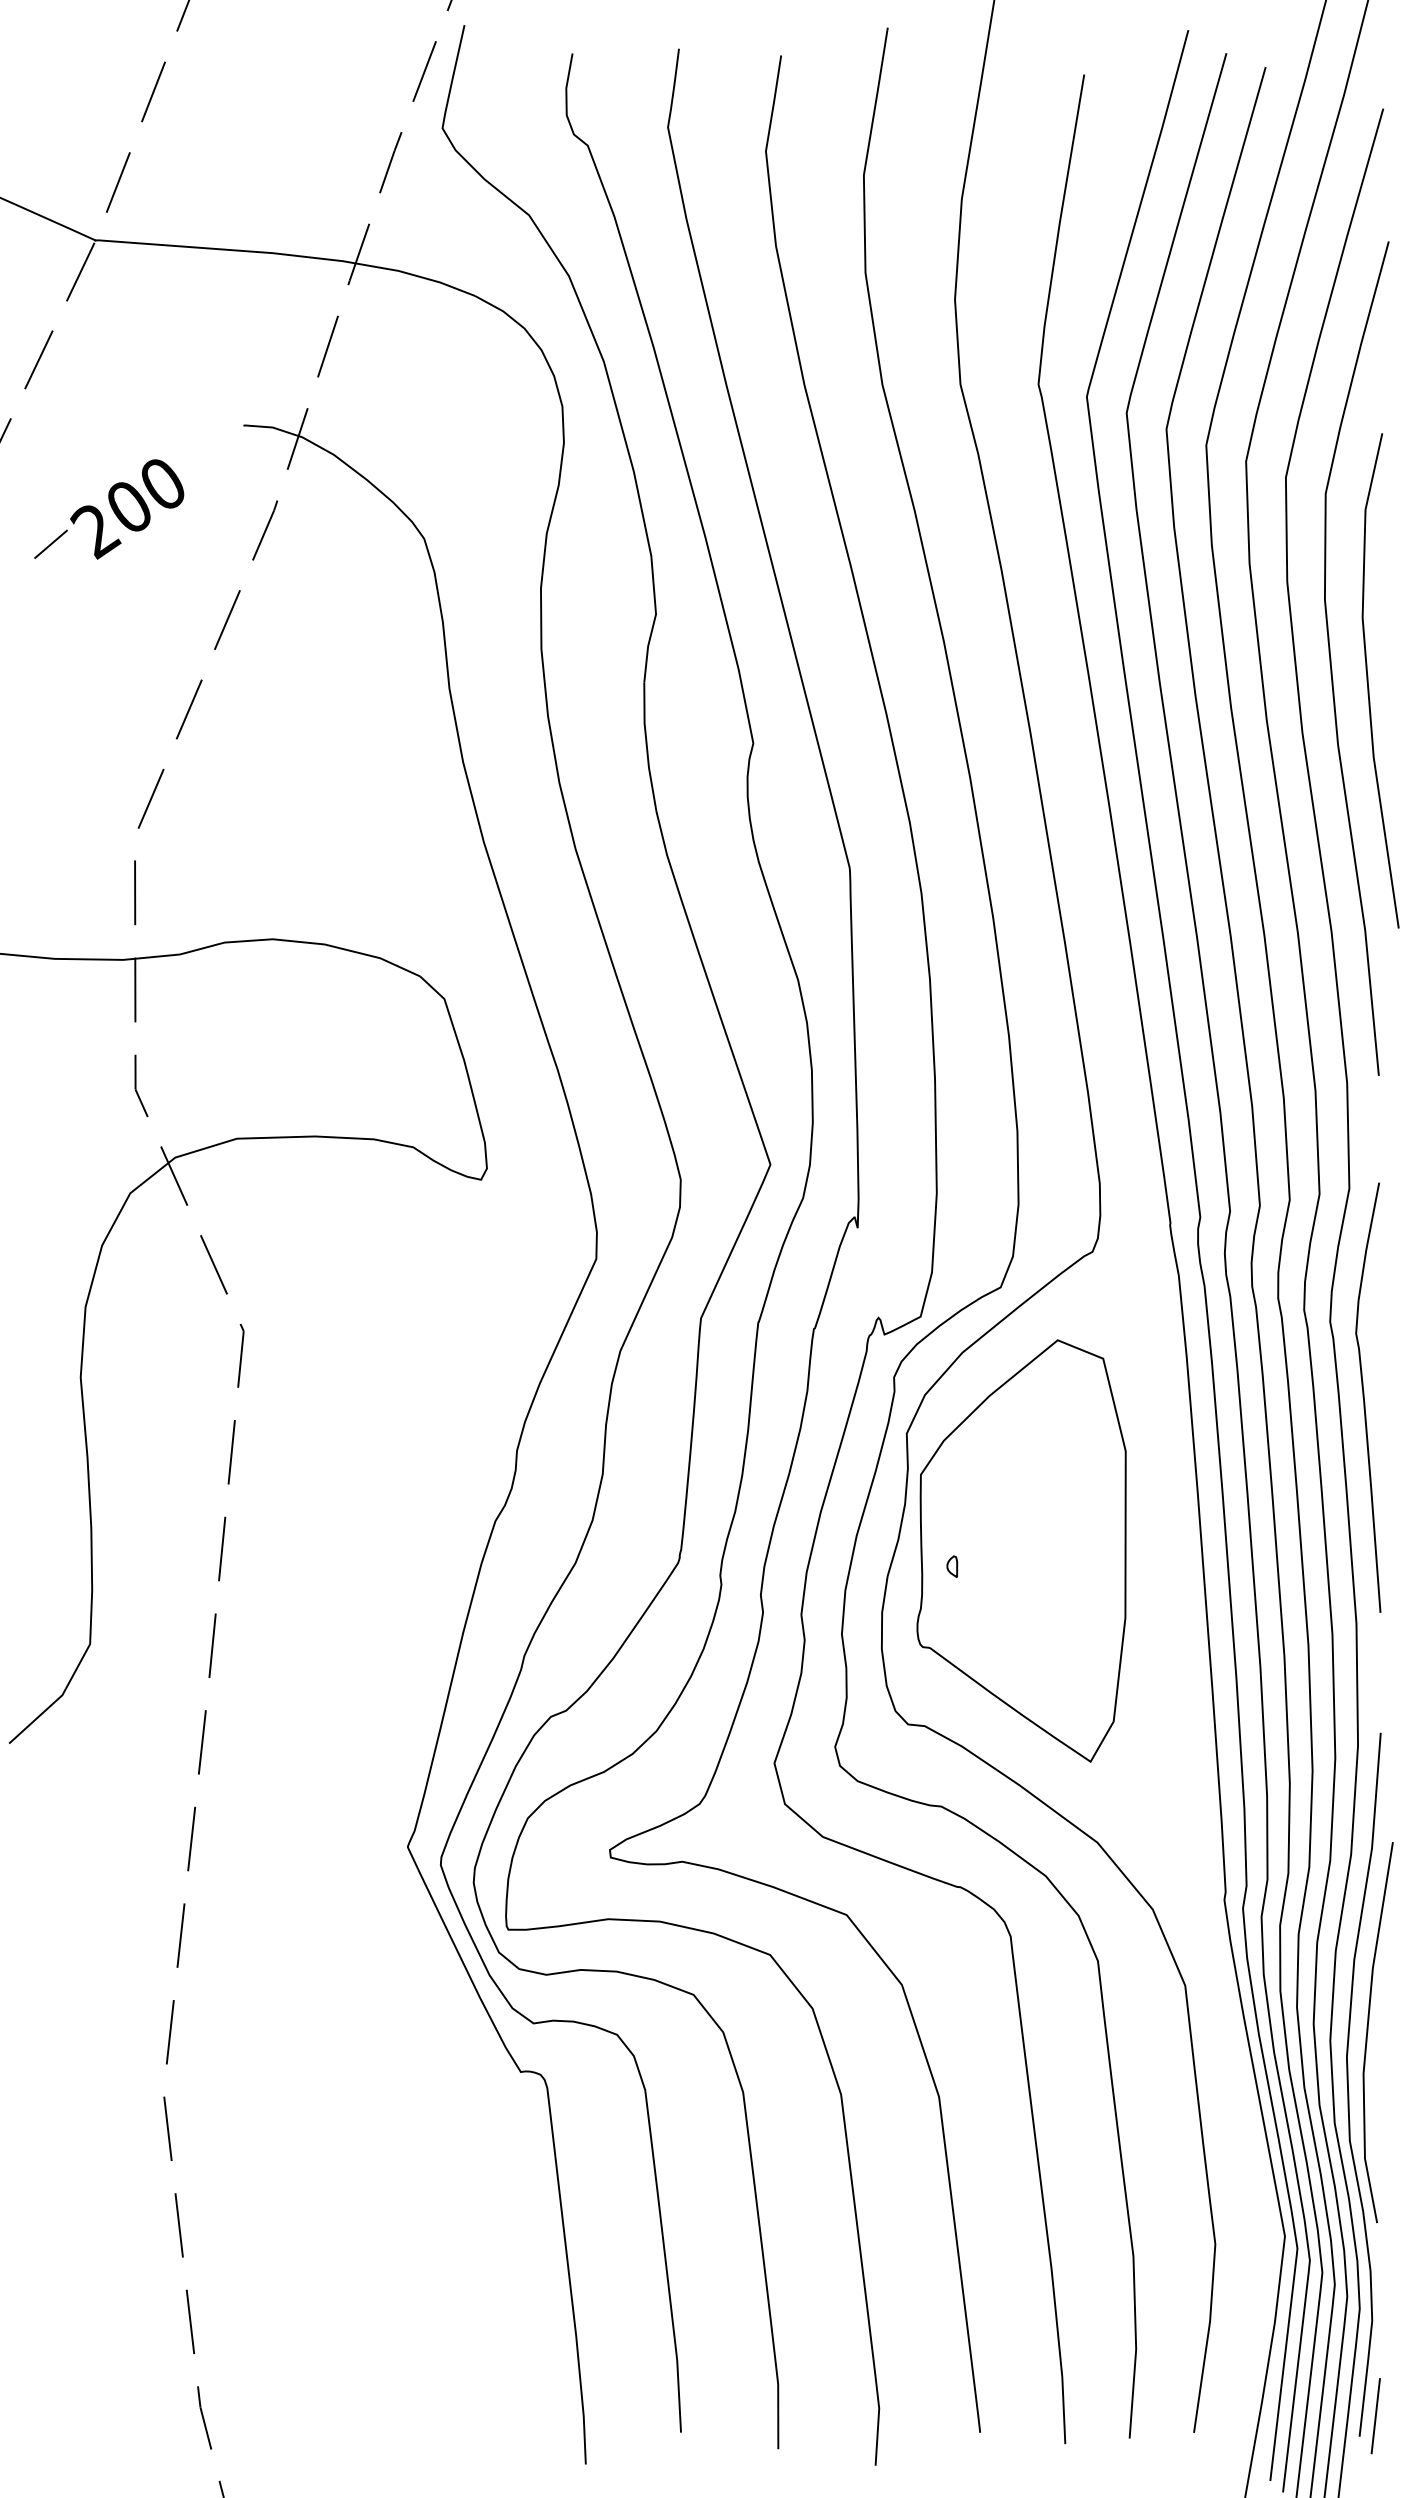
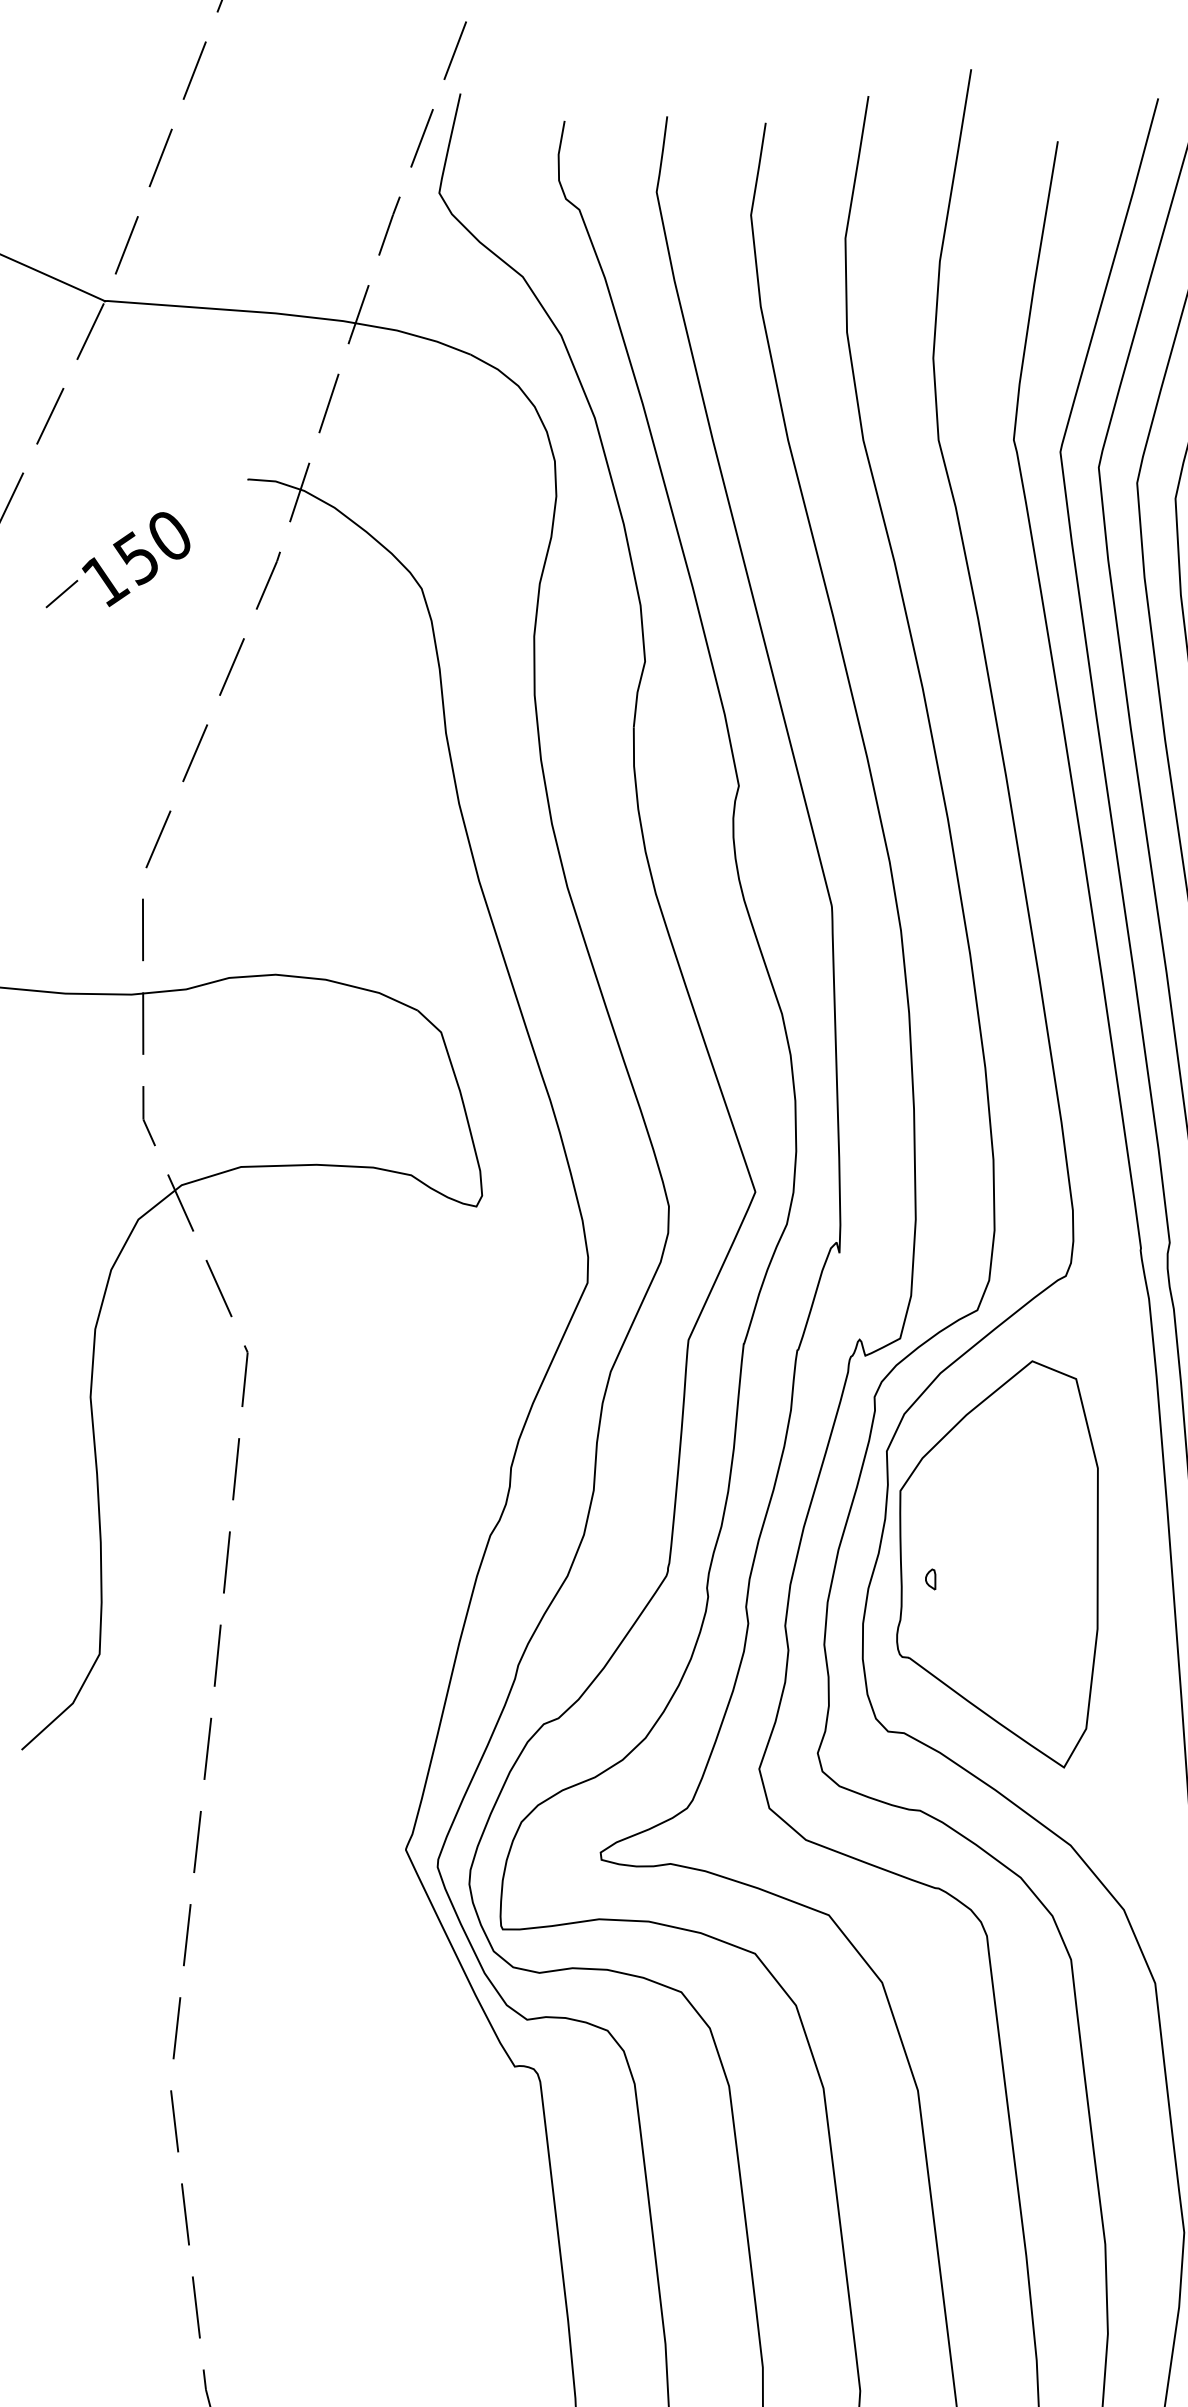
text: (110, 519) -> (119, 570), 200 -> 150

